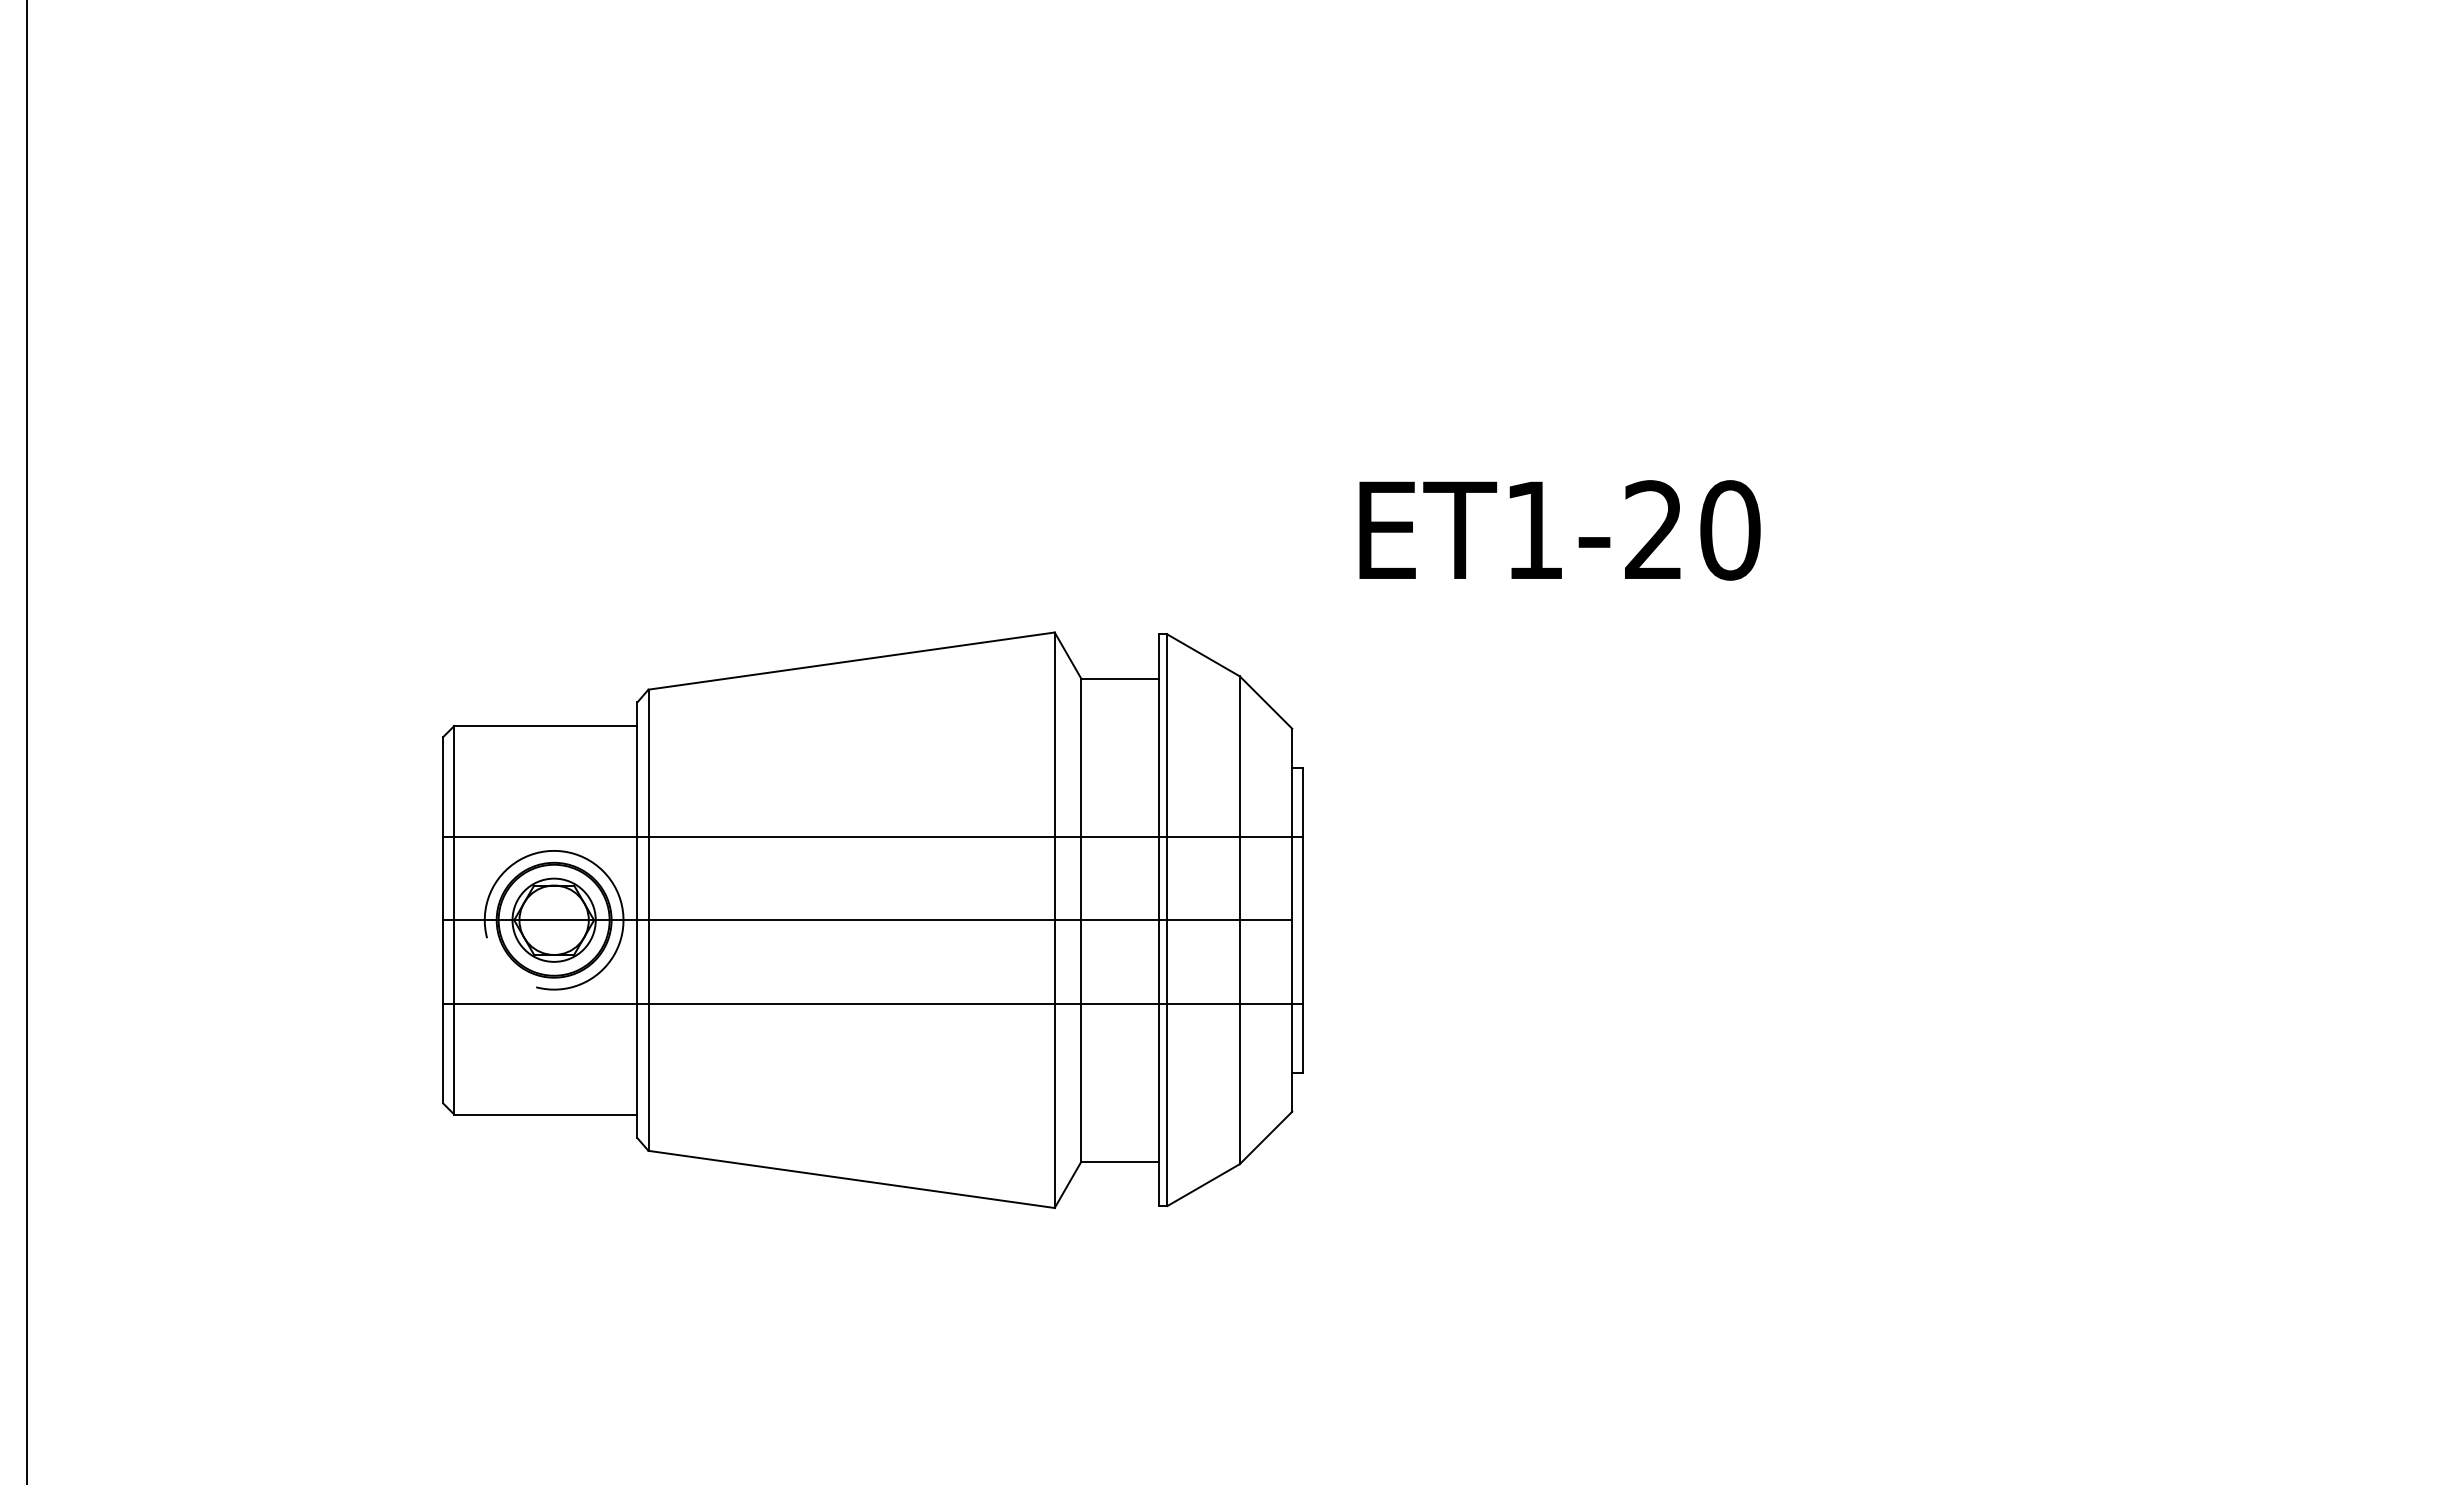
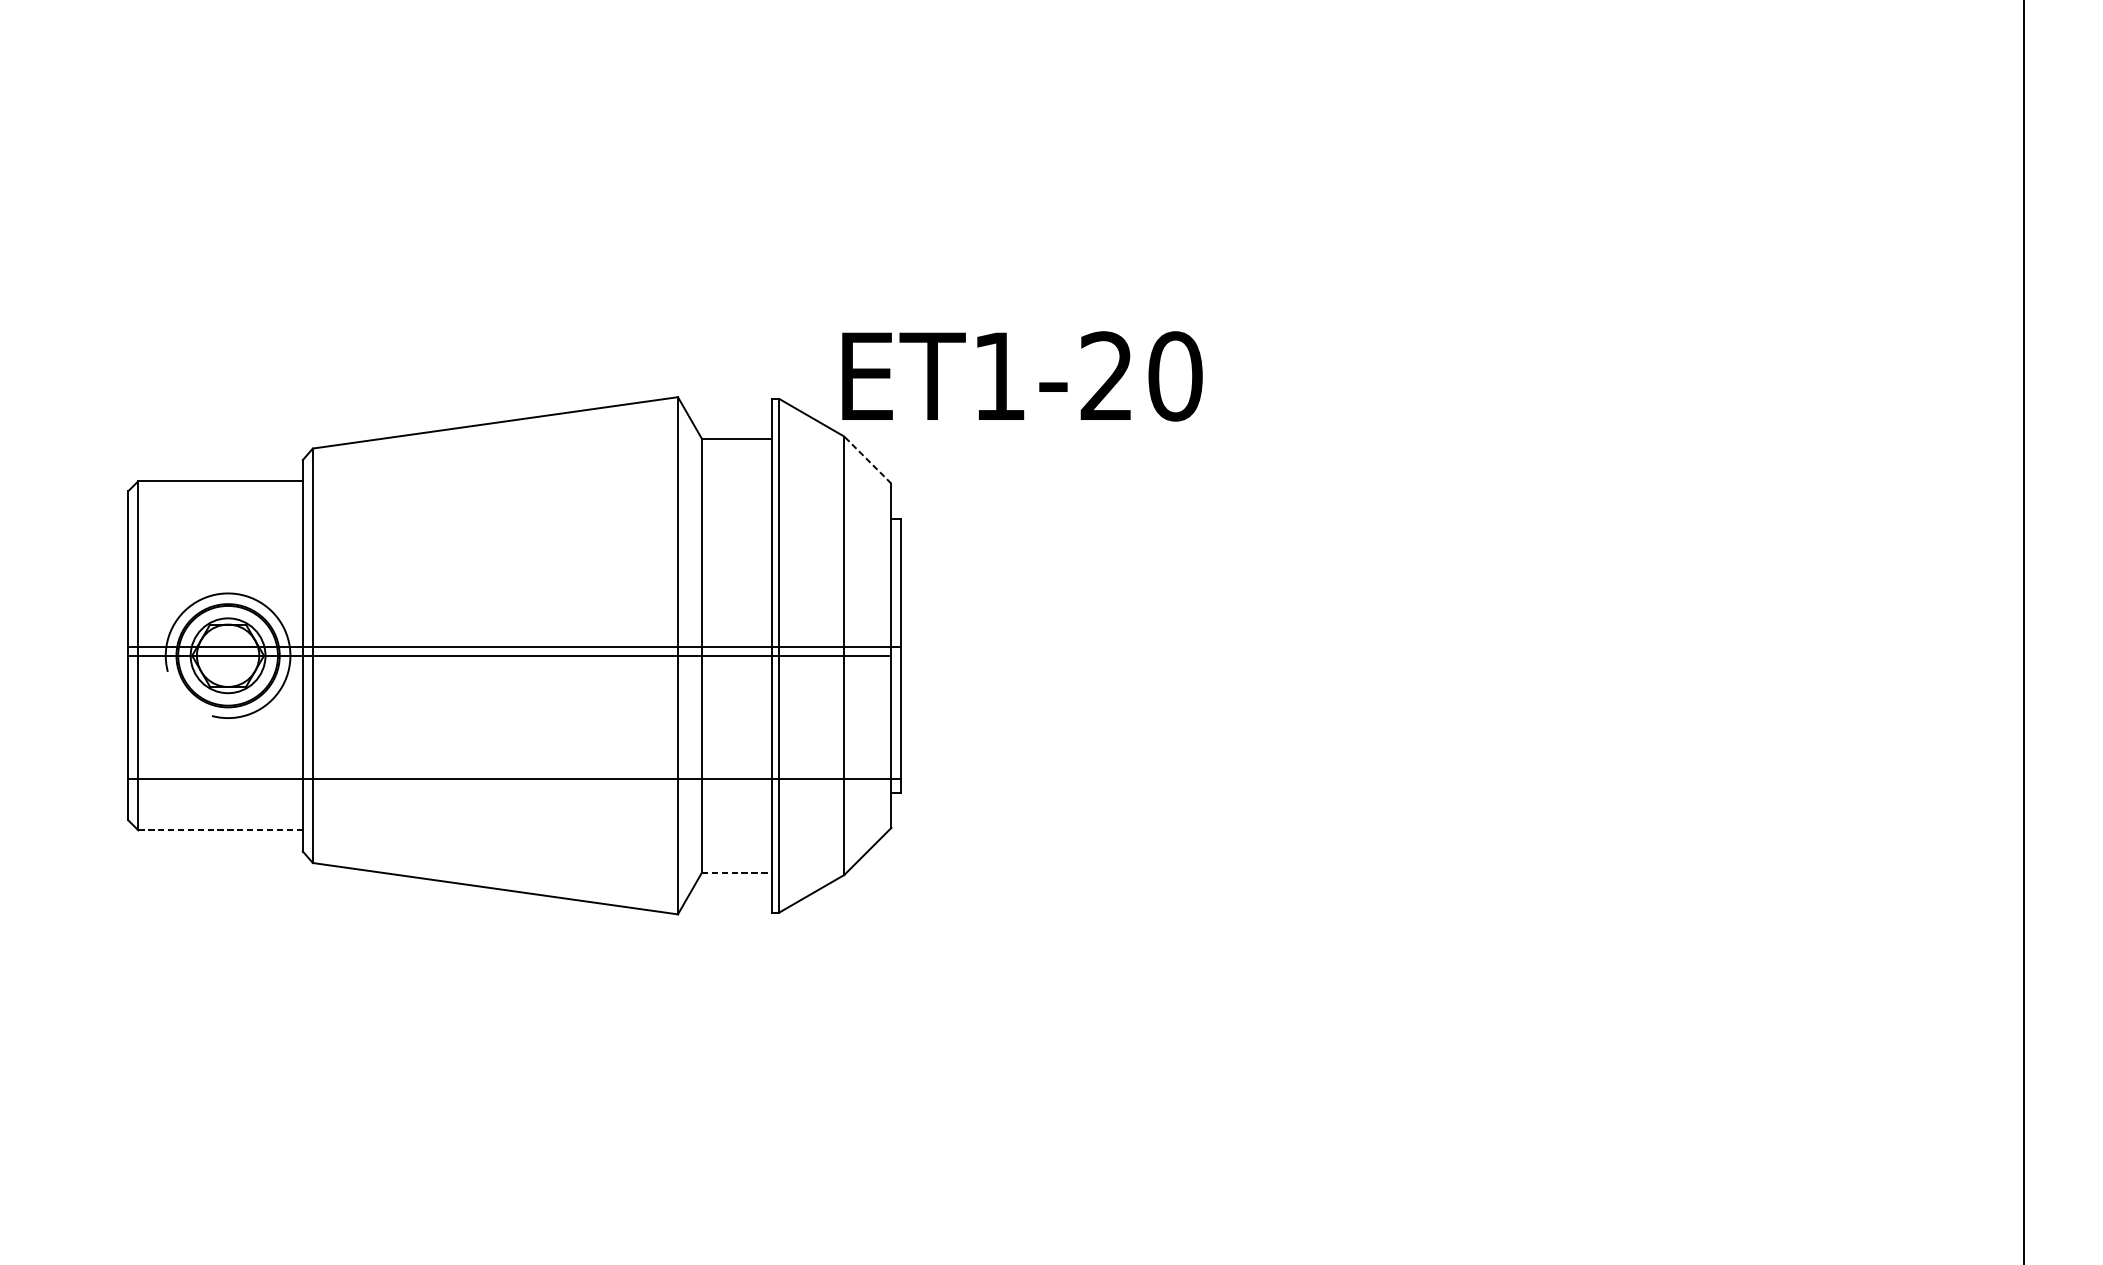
text: (1559, 530) -> (1021, 376), moved
line: (1265, 702) -> (867, 460), solid -> dashed
line: (873, 837) -> (515, 647), moved
line: (873, 1003) -> (515, 779), moved
line: (545, 1114) -> (220, 830), solid -> dashed
line: (1120, 1161) -> (737, 872), solid -> dashed

